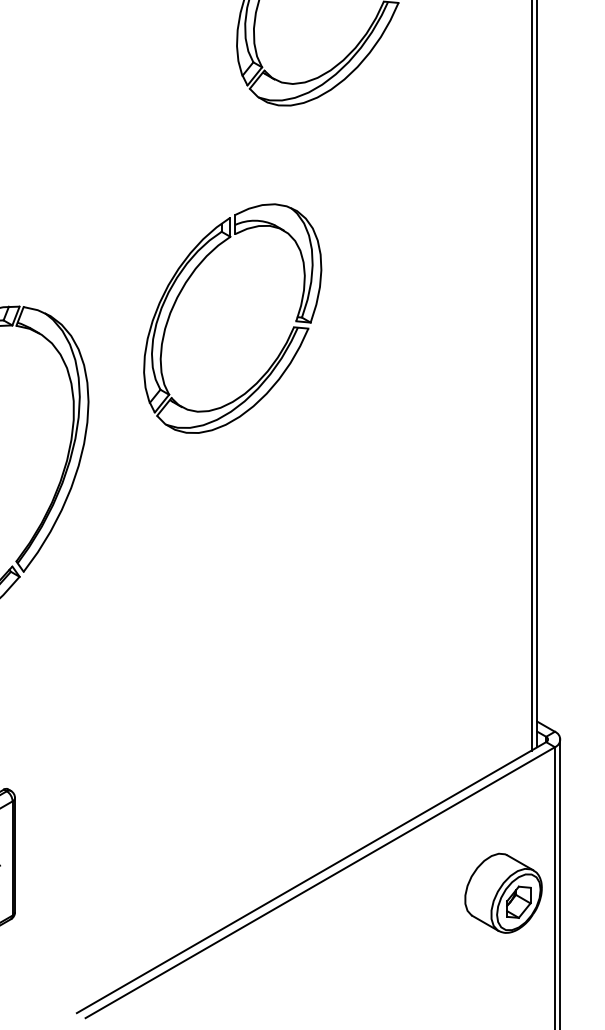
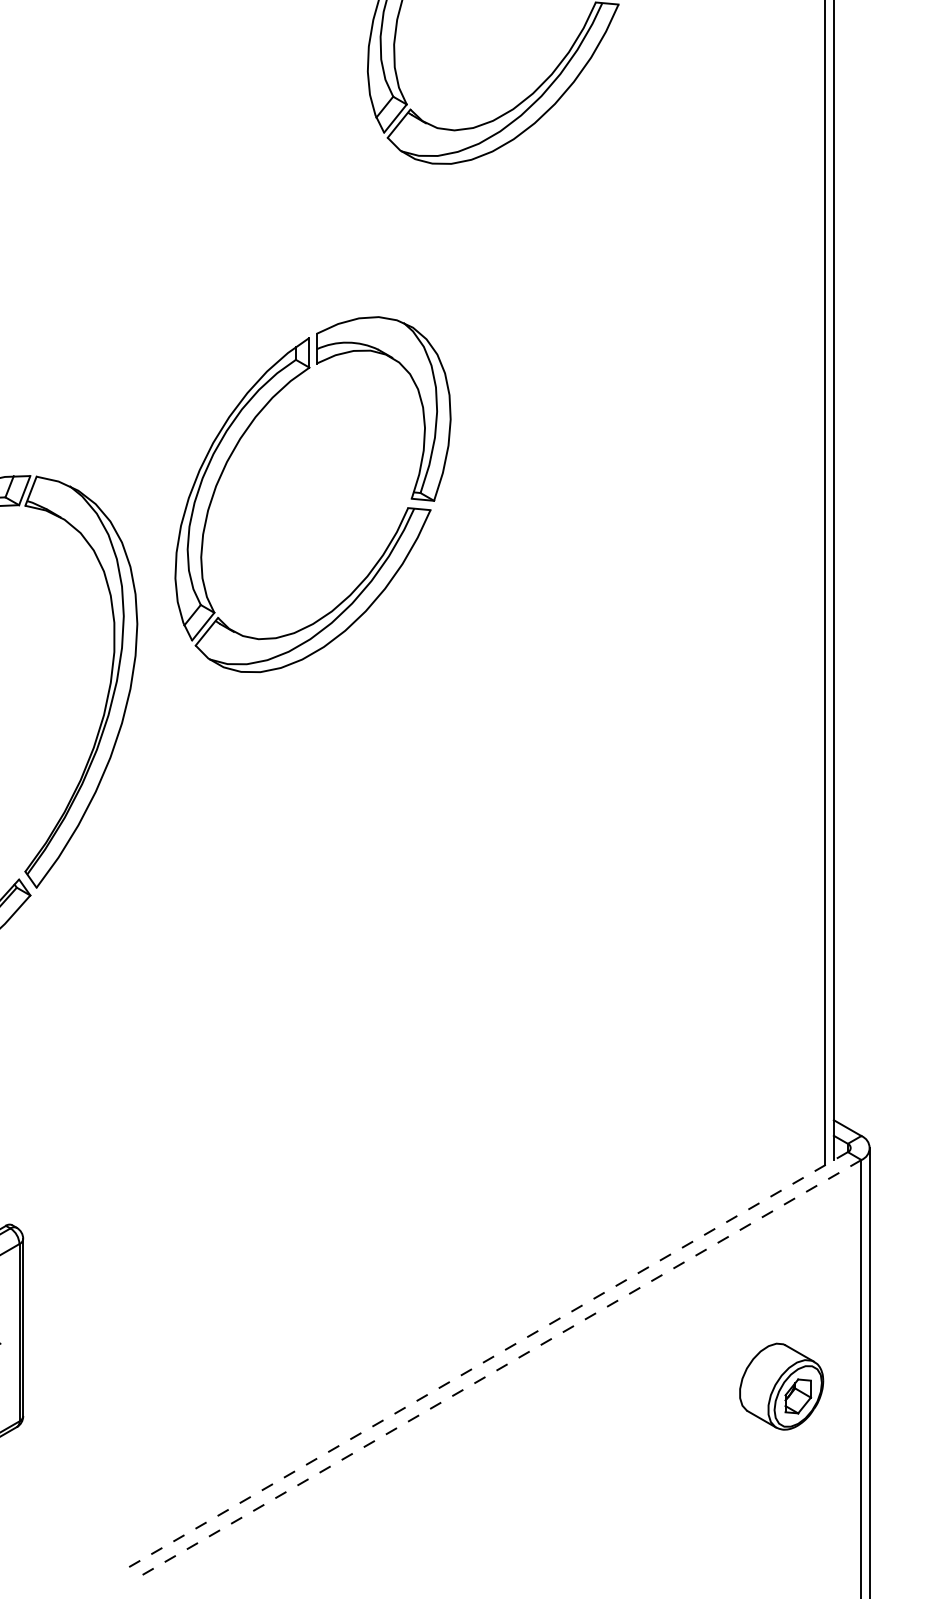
part: (184, 287) -> (238, 446), moved
line: (311, 877) -> (483, 1362), solid -> dashed
line: (320, 882) -> (497, 1370), solid -> dashed
part: (503, 892) -> (781, 1385), size x0.7

